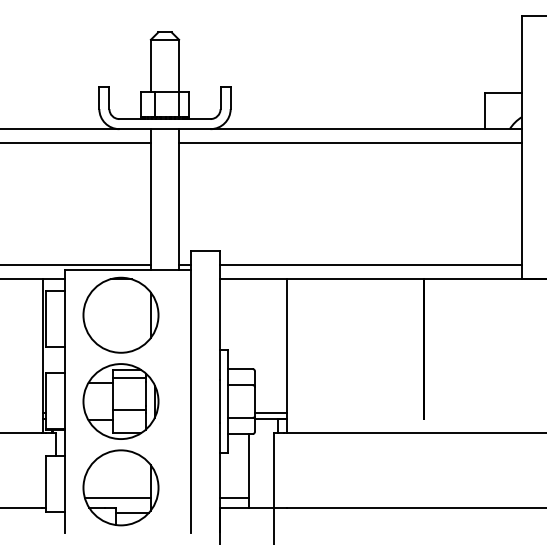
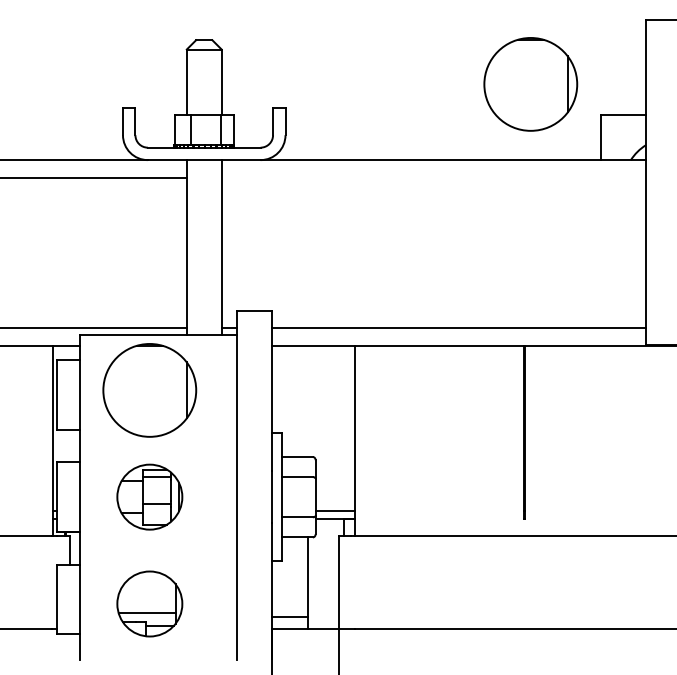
part: (428, 68) -> (530, 84), added
line: (350, 143) -> (433, 177), removed
part: (120, 400) -> (149, 496), size x0.7
part: (120, 487) -> (149, 603), size x0.7

